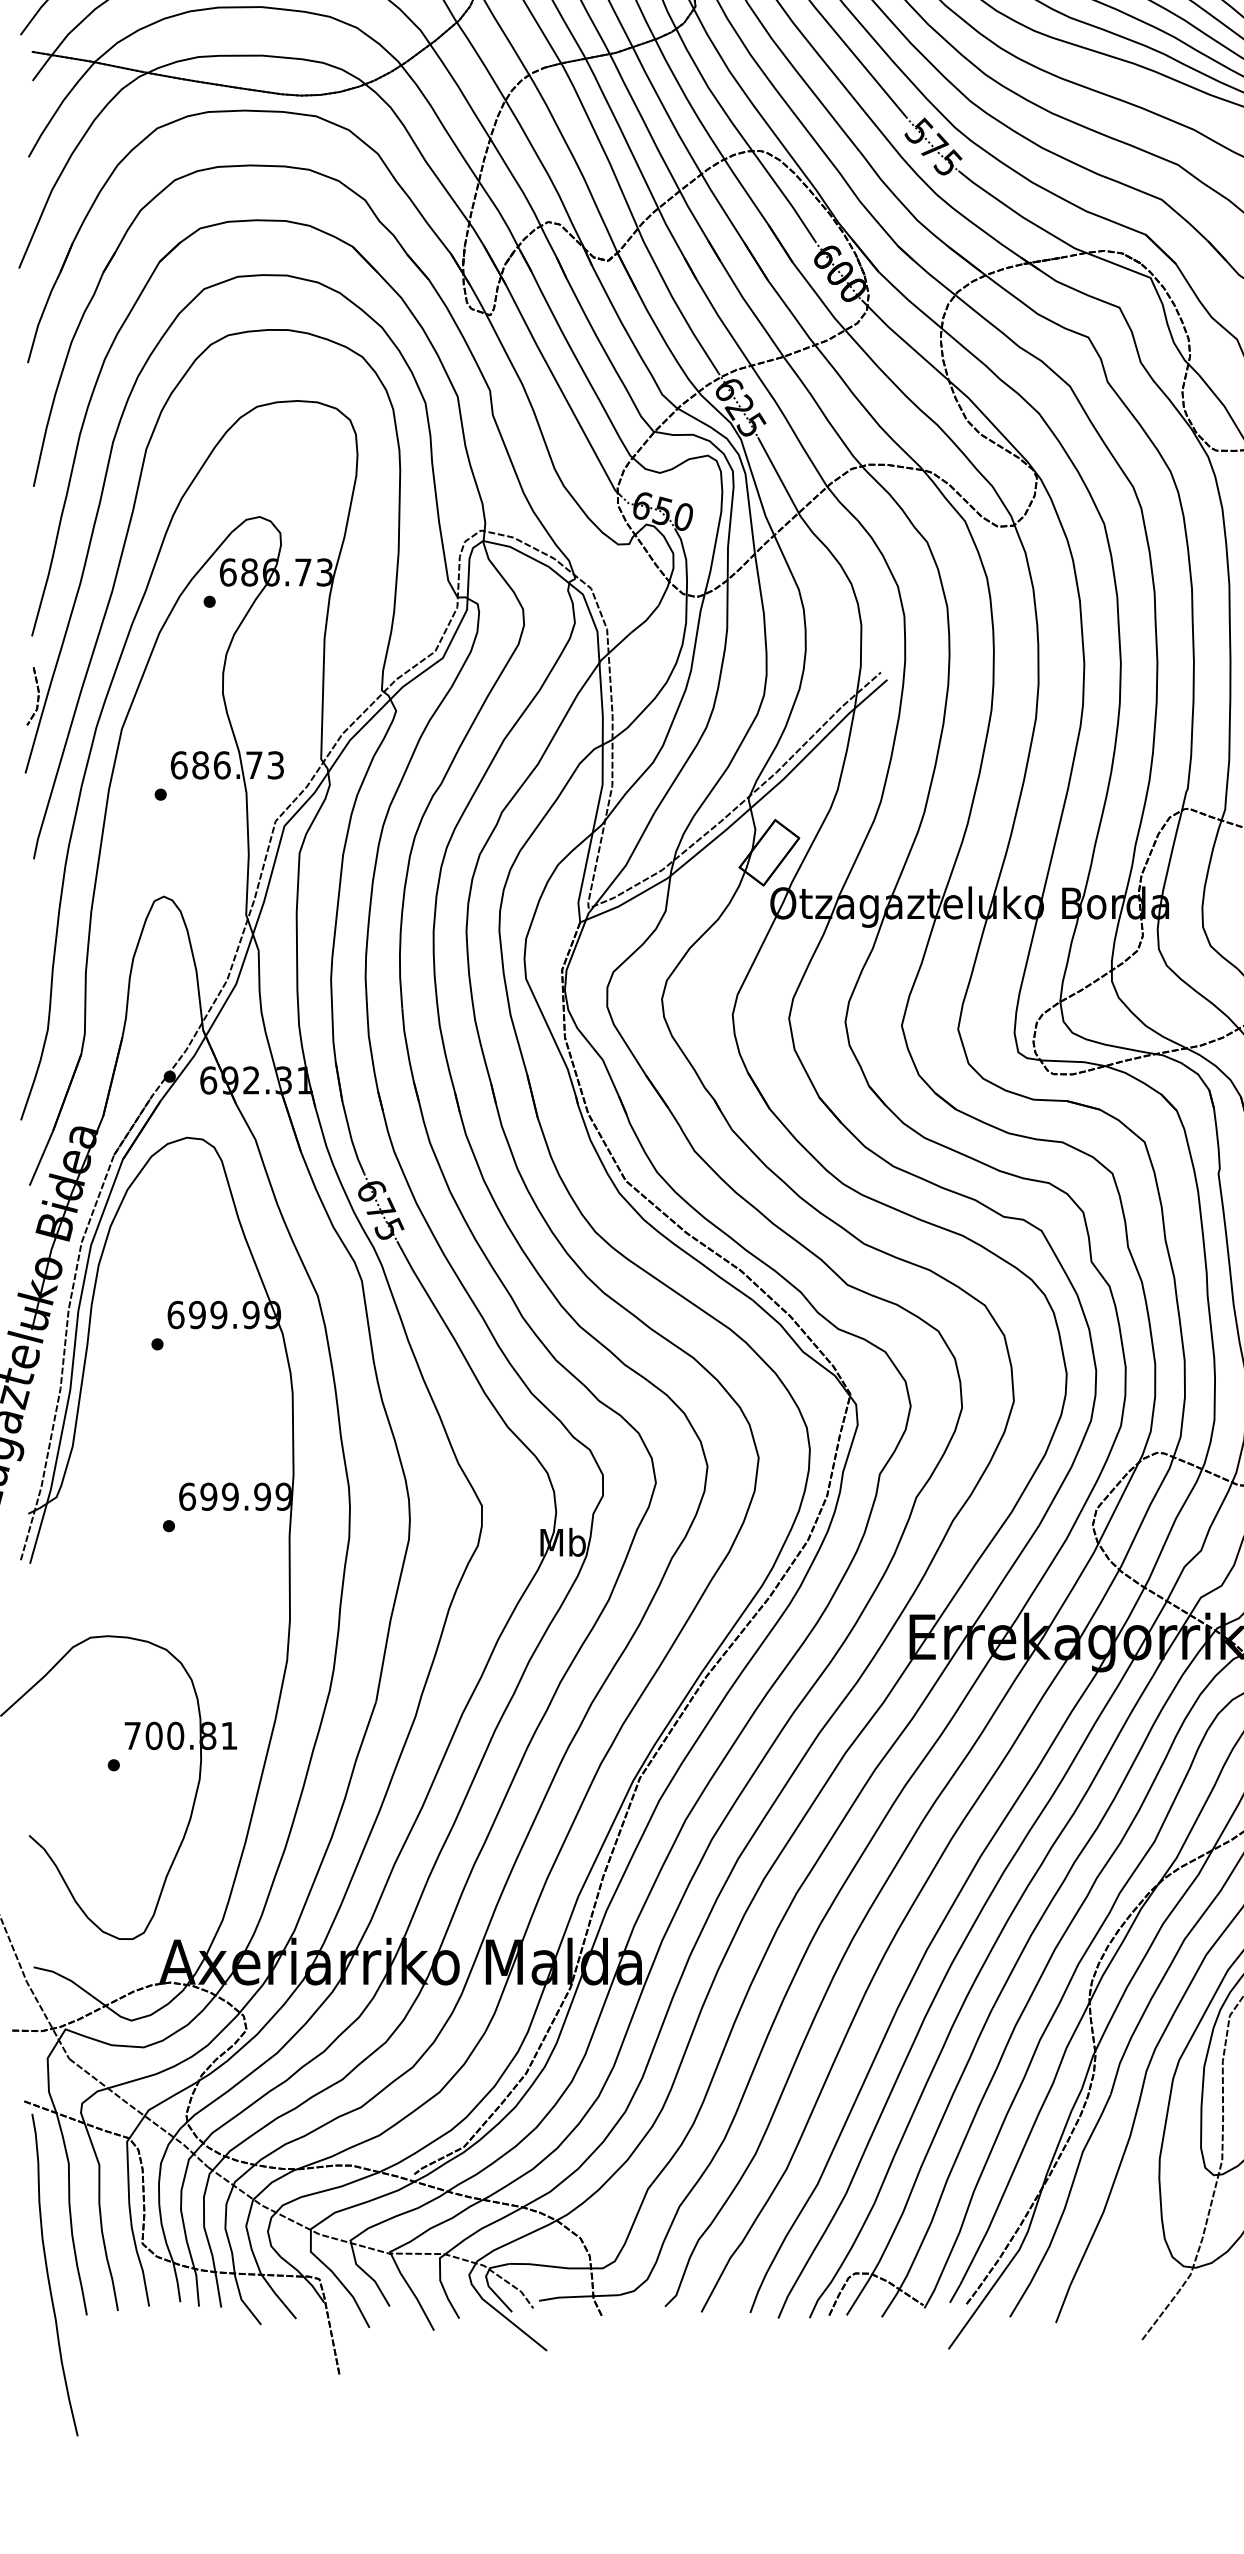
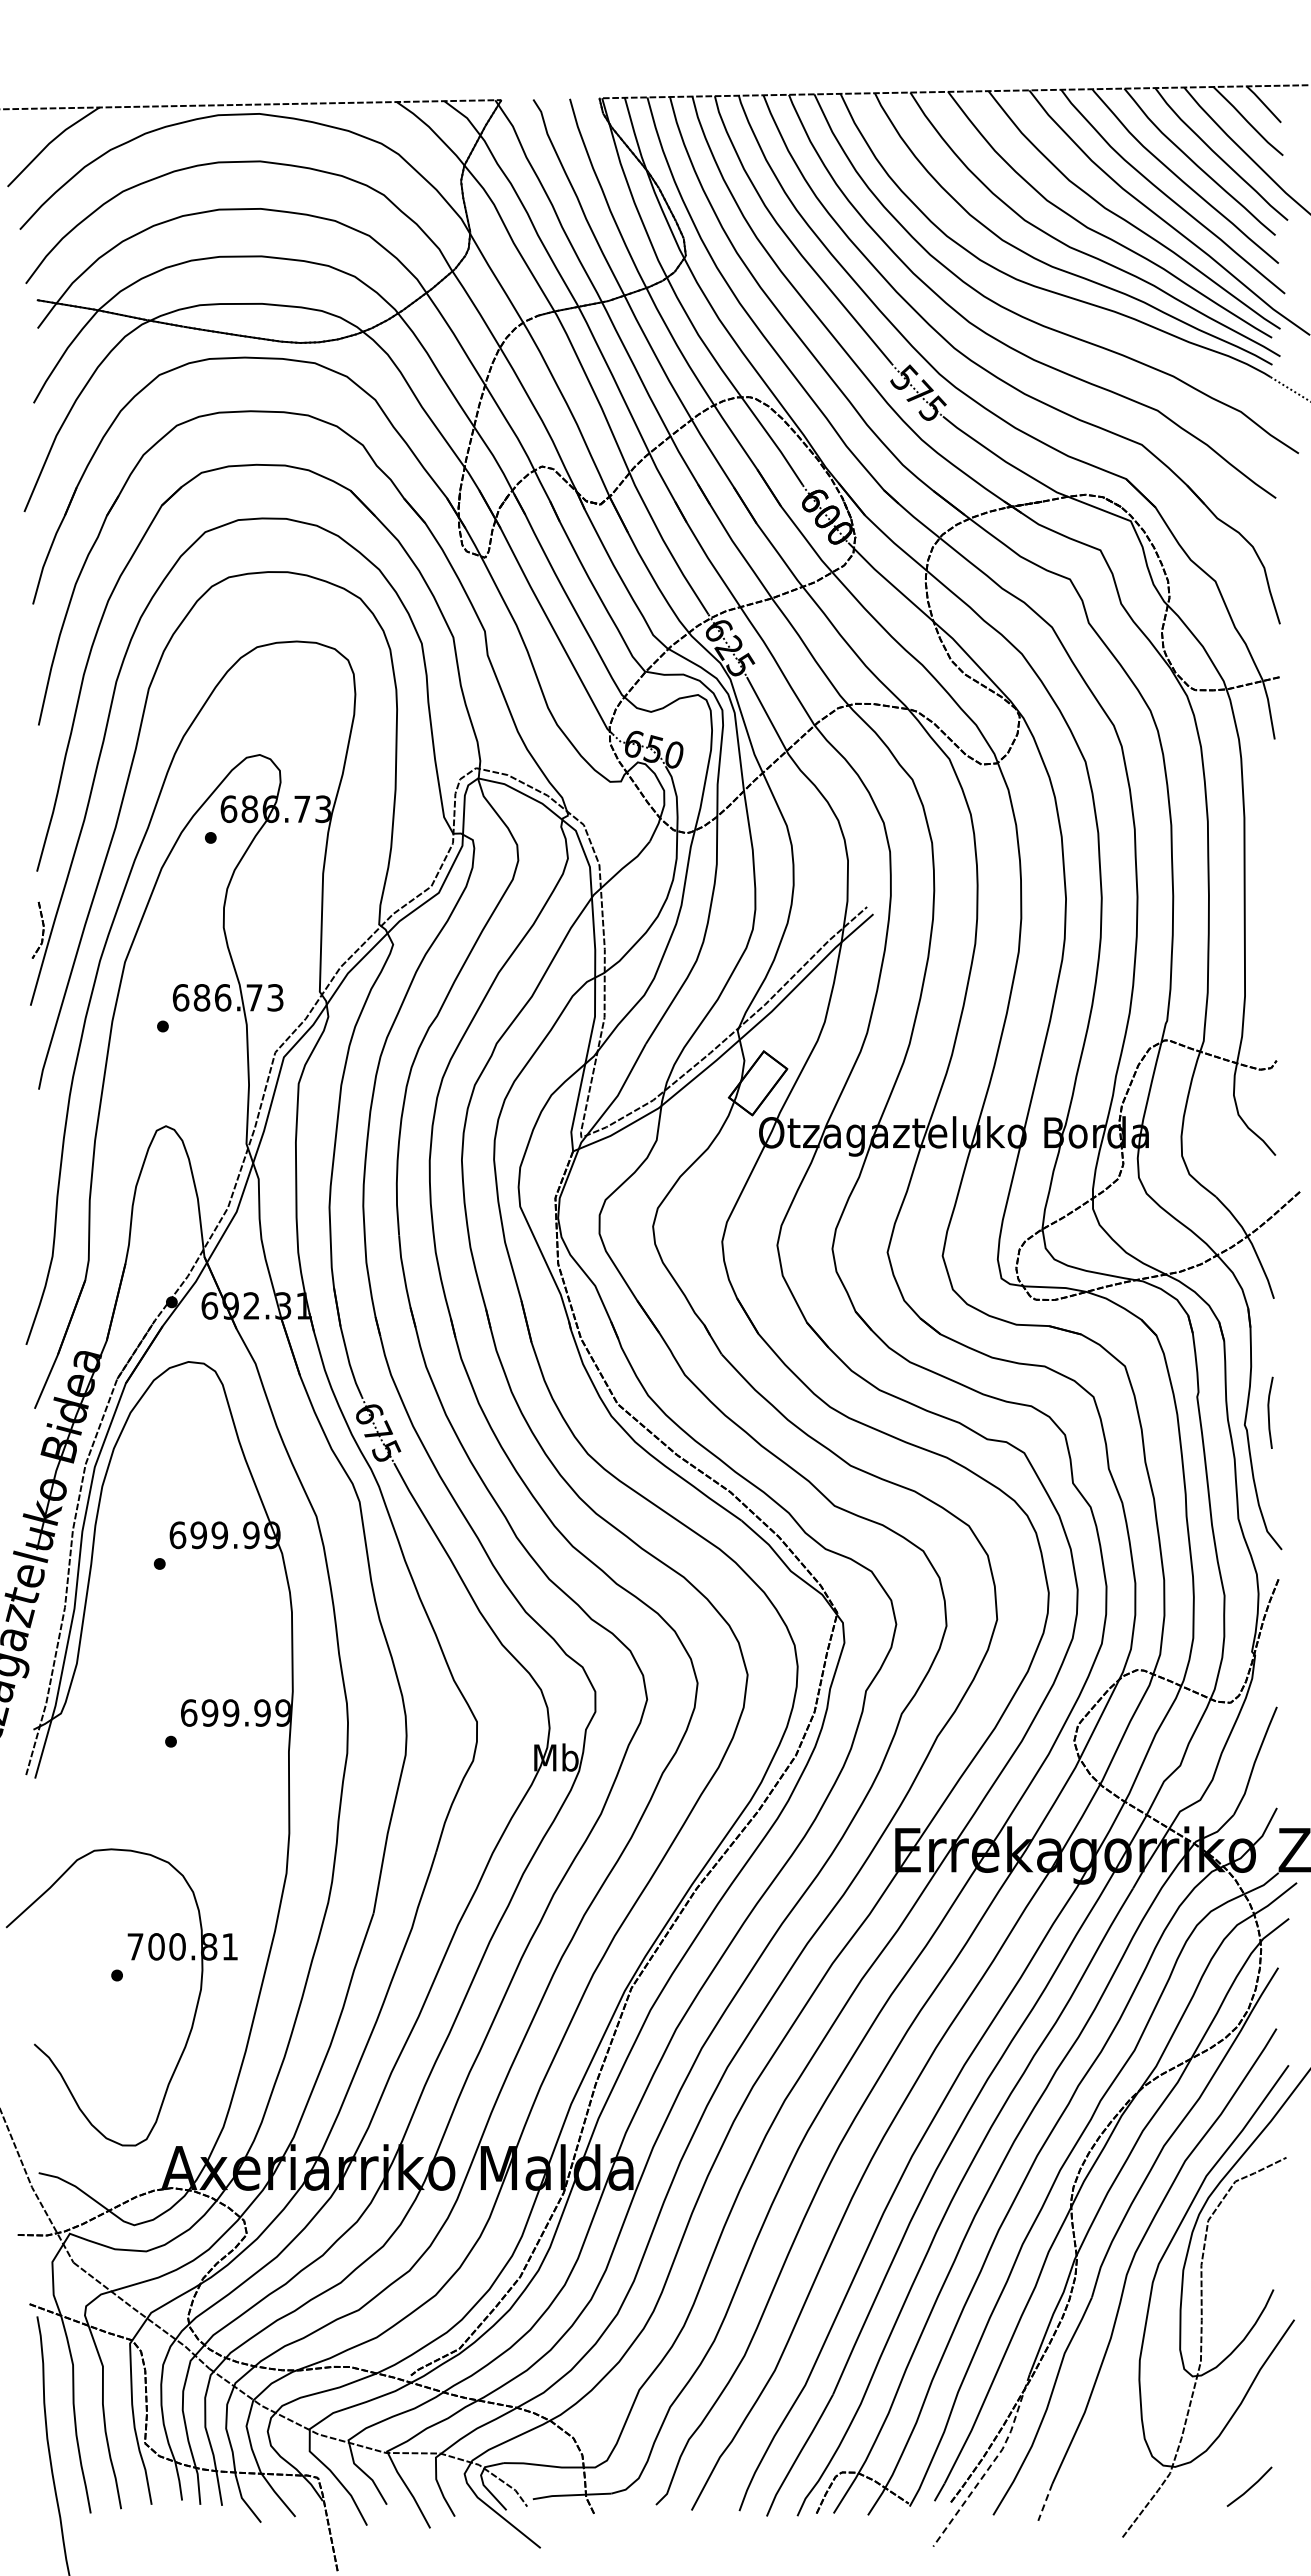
line: (1008, 2265) -> (991, 2464), solid -> dashed
line: (1063, 2304) -> (1045, 2502), solid -> dashed

